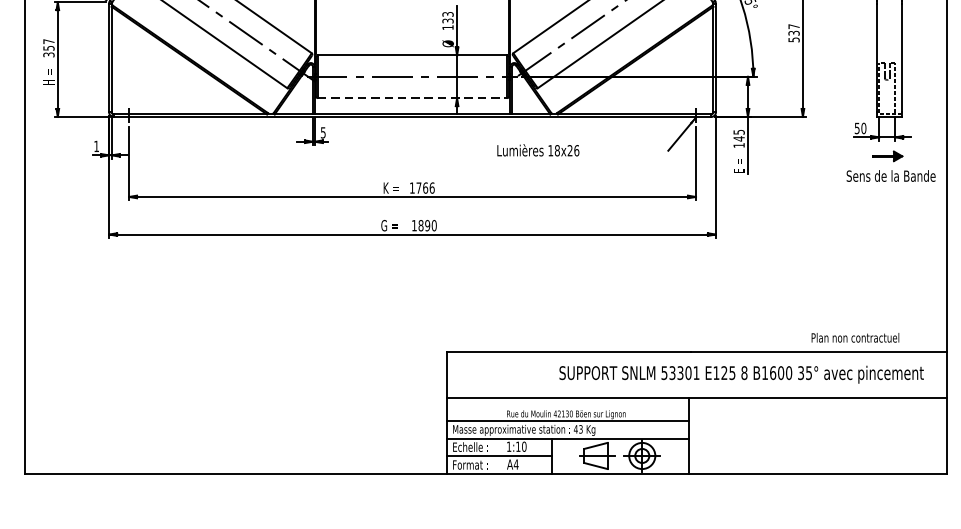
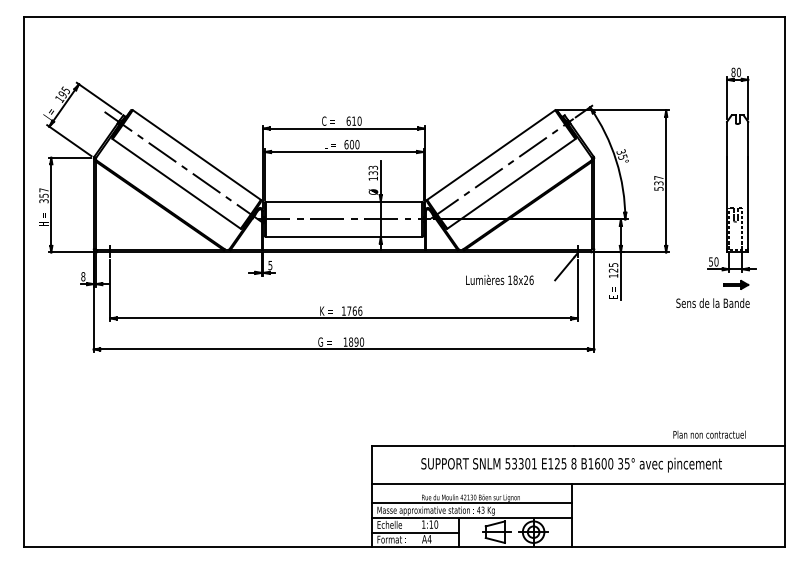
line: (413, 97) -> (344, 236), dashed -> solid
text: (739, 138) -> (613, 270), 145 -> 125
text: (96, 146) -> (83, 276), 1 -> 8
text: (537, 149) -> (499, 279), moved
text: (890, 175) -> (712, 302), moved
text: (741, 373) -> (571, 464), moved

